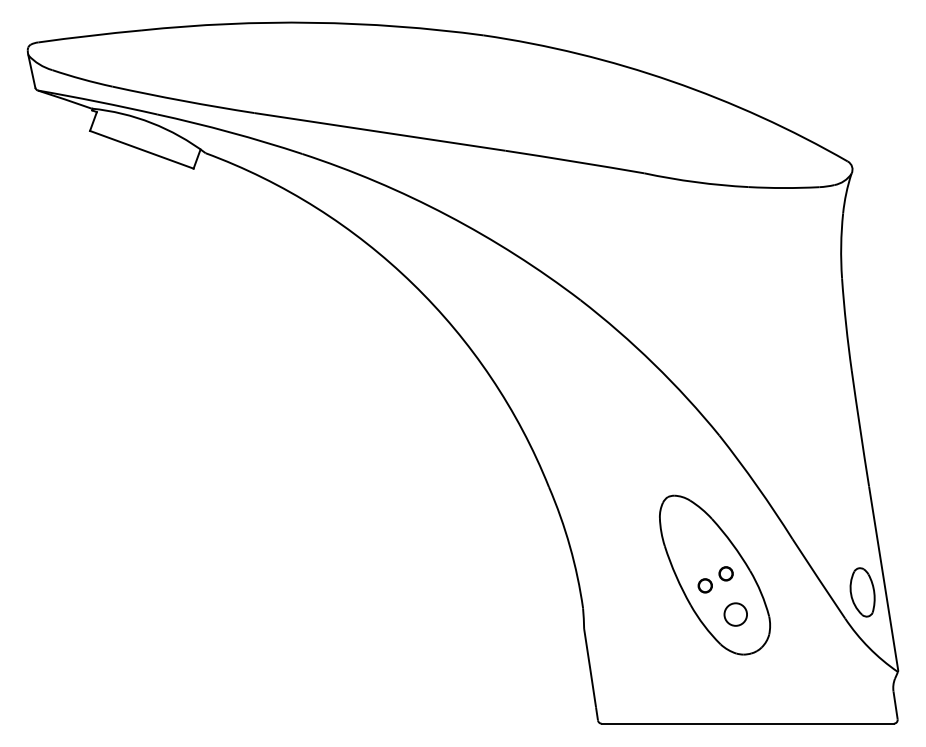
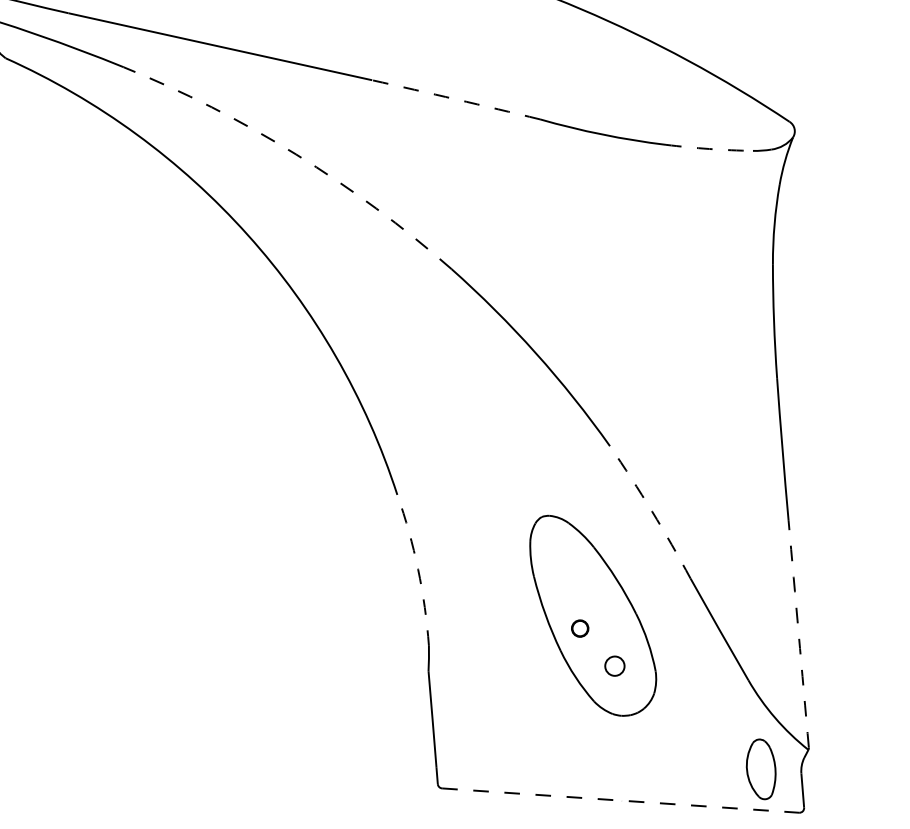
arc: (574, 161) -> (455, 99), solid -> dashed
arc: (783, 188) -> (708, 149), solid -> dashed
arc: (447, 215) -> (295, 154), solid -> dashed
arc: (757, 486) -> (652, 511), solid -> dashed
arc: (570, 546) -> (418, 569), solid -> dashed
circle: (725, 573) -> (605, 615), removed
arc: (883, 578) -> (798, 634), solid -> dashed
part: (862, 592) -> (761, 769), moved
circle: (735, 614) -> (614, 666), size x0.7
line: (748, 723) -> (621, 800), solid -> dashed

